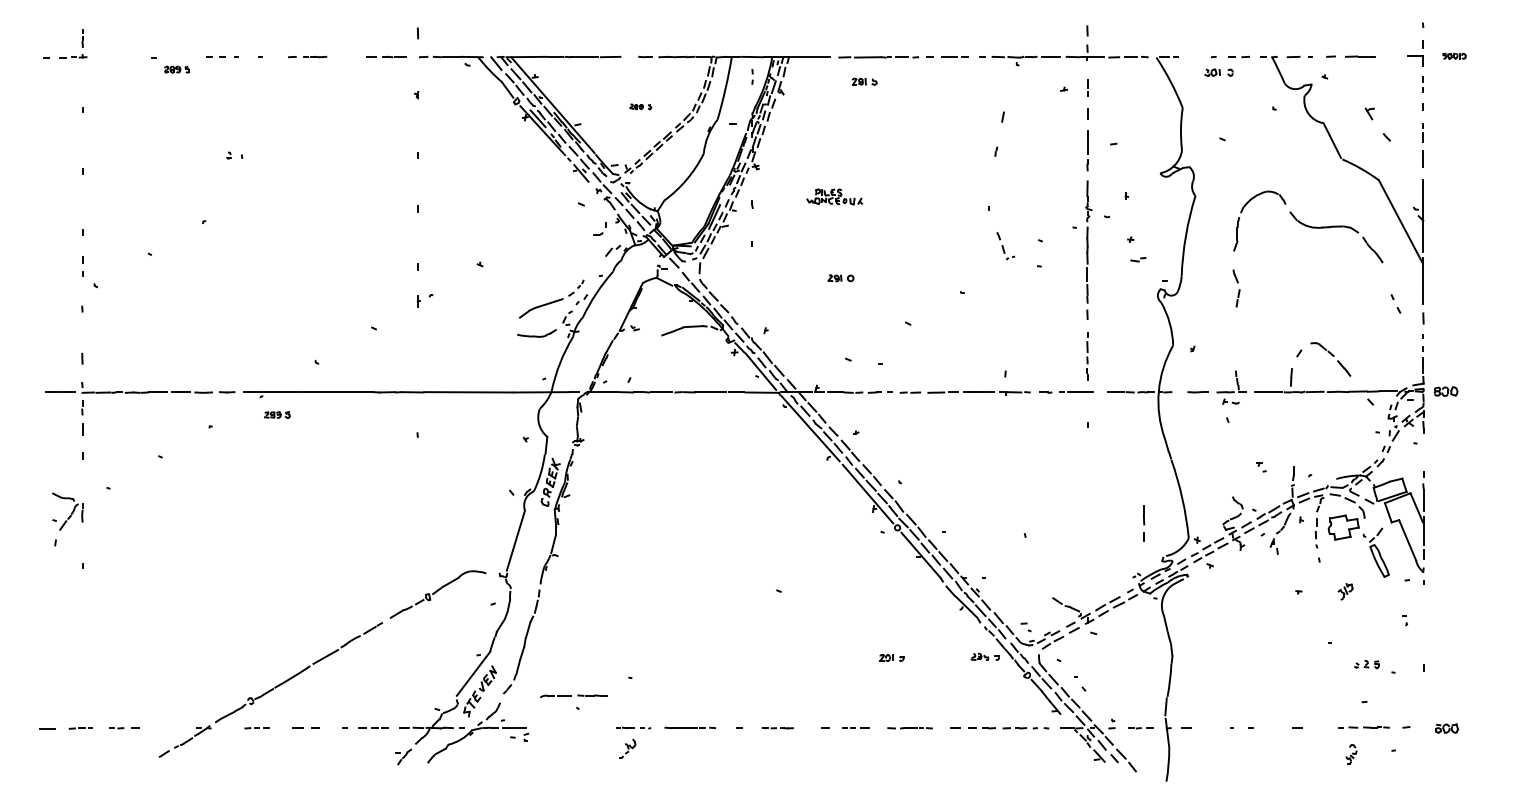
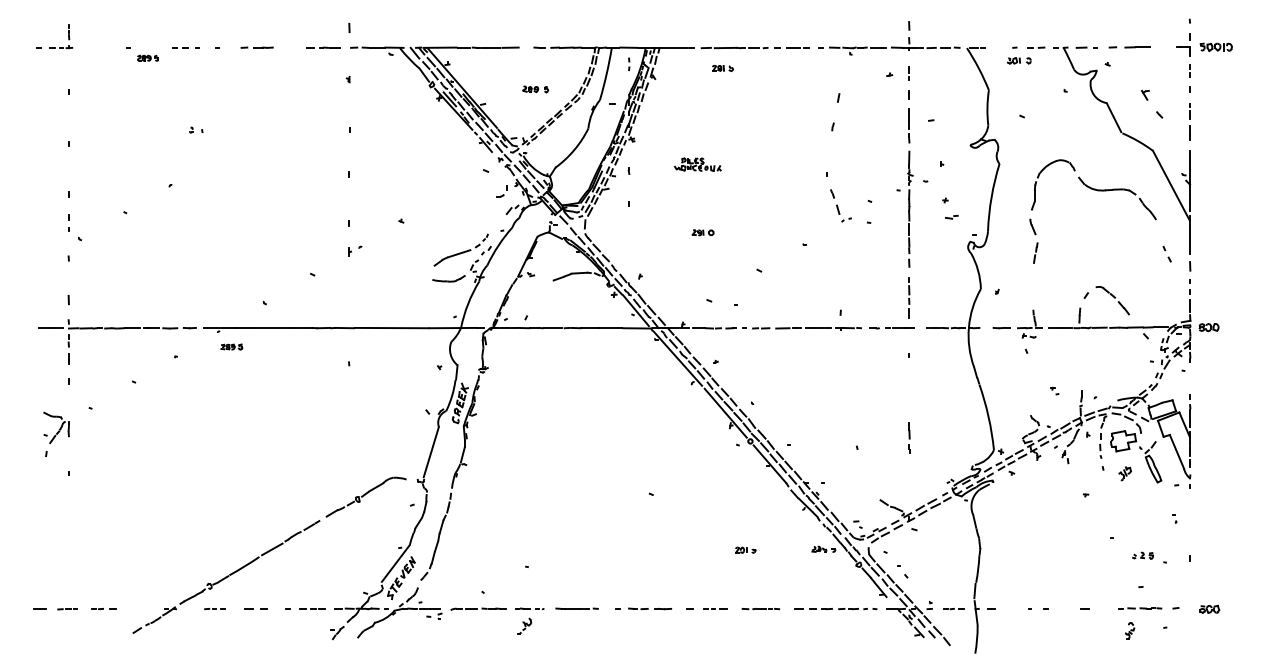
part: (1453, 55) -> (1215, 46), size x1.67
part: (640, 106) -> (535, 89), size x1.43
part: (1005, 245) -> (840, 205), size x1.43
part: (1236, 287) -> (1033, 240), size x1.43
line: (1143, 523) -> (909, 437), moved
part: (1344, 591) -> (1124, 473), moved
part: (573, 695) -> (478, 608), moved
part: (778, 727) -> (650, 608), size x1.67

